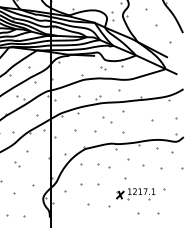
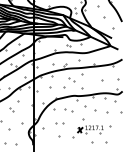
part: (89, 185) -> (59, 123), size x0.62

